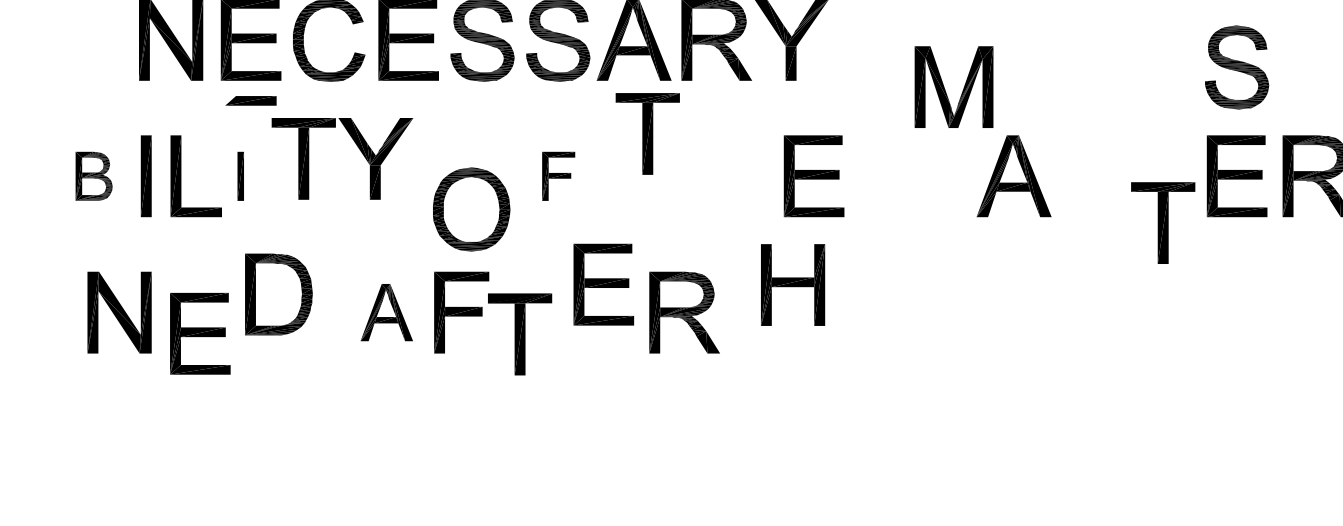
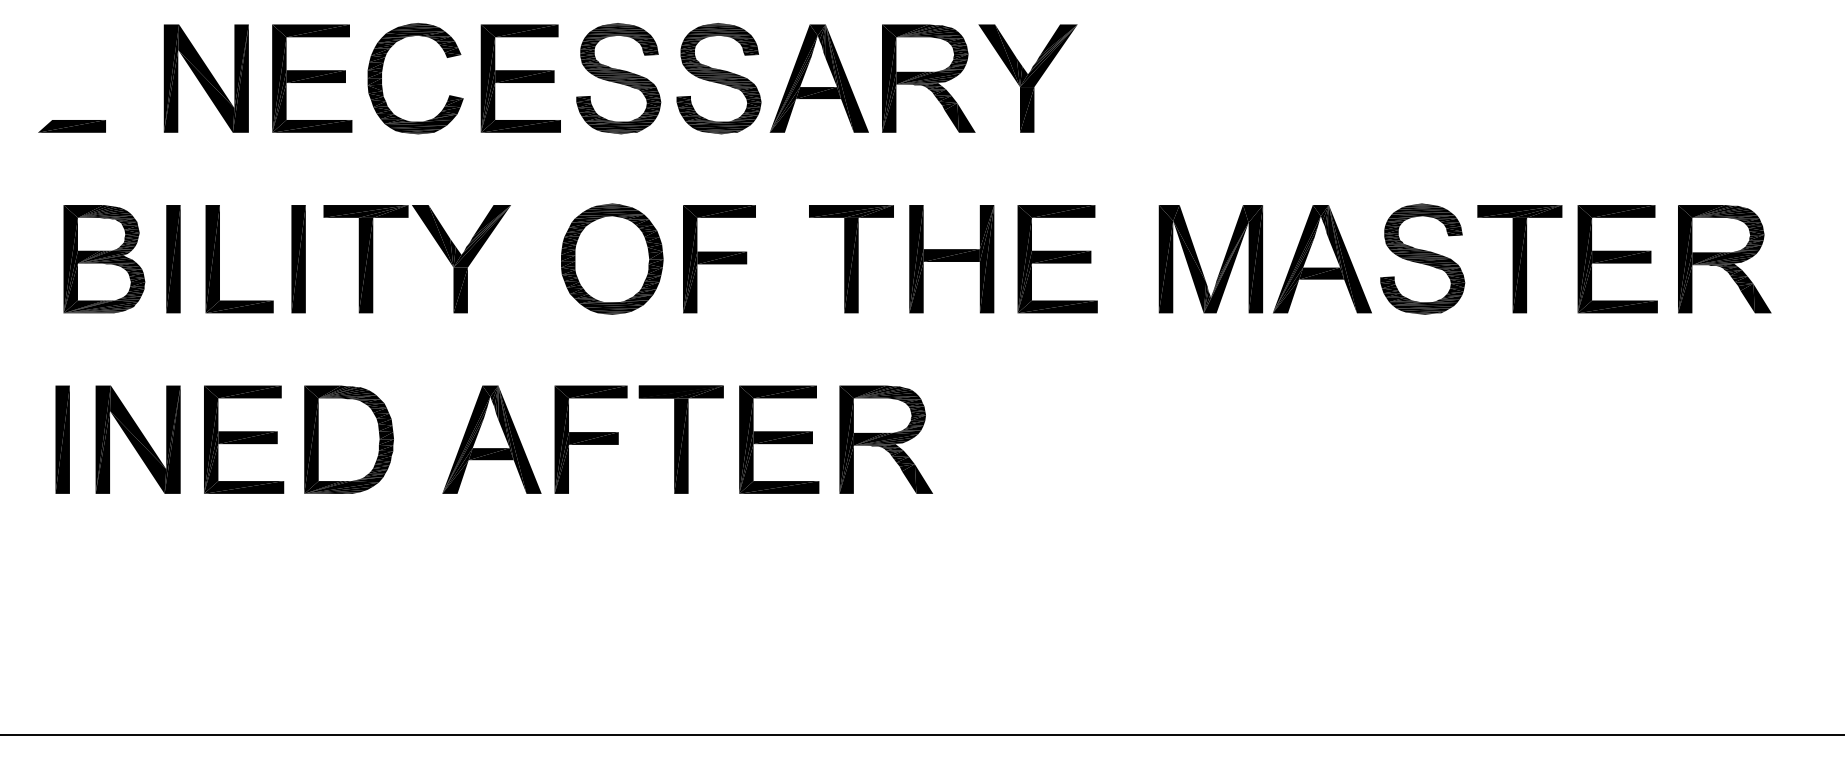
part: (1236, 66) -> (1422, 258), moved
part: (946, 91) -> (1200, 264), moved
part: (250, 100) -> (71, 126), moved
part: (647, 134) -> (851, 259), moved
part: (358, 148) -> (438, 245), moved
part: (94, 176) -> (104, 259), size x1.67
part: (240, 176) -> (298, 259), size x1.67
part: (558, 176) -> (719, 259), size x1.67
part: (471, 208) -> (612, 258), moved
part: (1162, 223) -> (1519, 259), moved
part: (604, 284) -> (779, 439), moved
part: (792, 285) -> (951, 259), moved
part: (278, 294) -> (348, 439), moved
part: (62, 312) -> (62, 439), added
part: (386, 312) -> (491, 439), size x1.43
part: (200, 333) -> (244, 439), moved
part: (519, 334) -> (680, 439), moved

